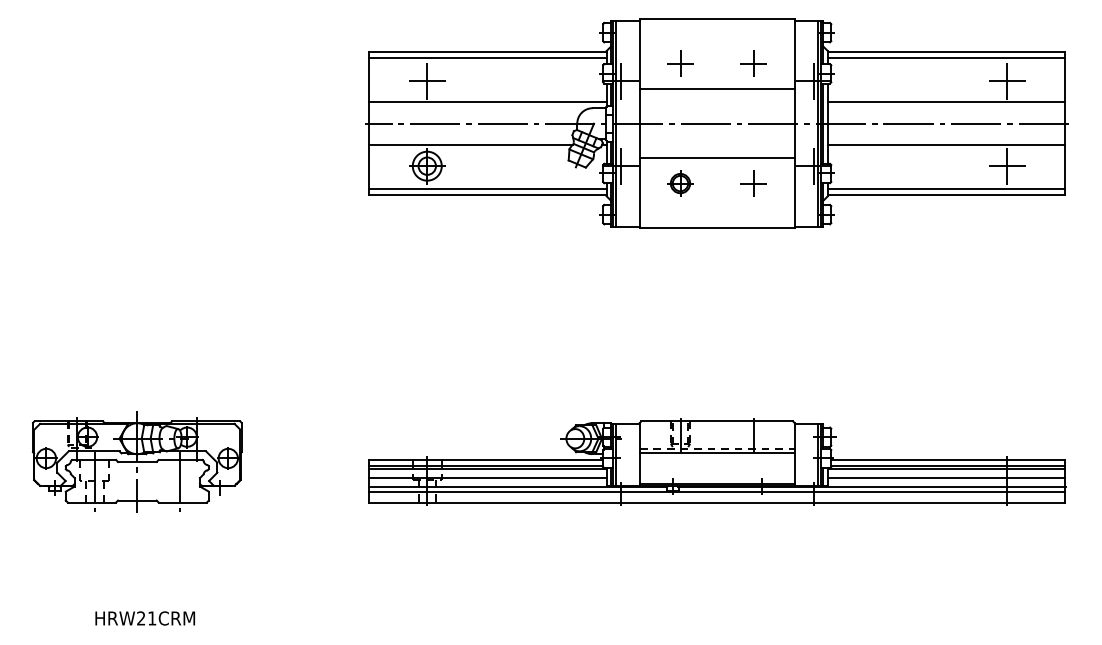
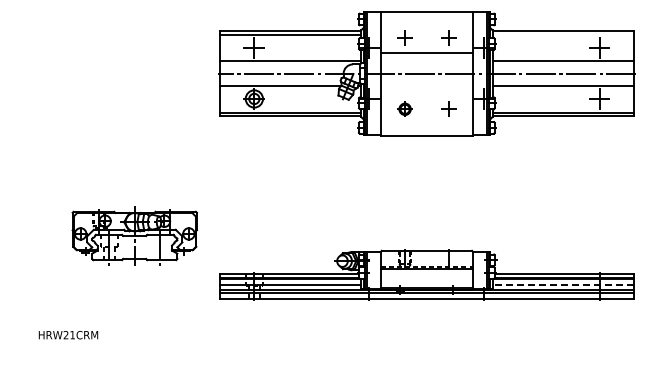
line: (946, 57) -> (563, 34), removed
line: (716, 158) -> (426, 94), removed
part: (136, 461) -> (134, 235), moved
line: (946, 477) -> (563, 284), solid -> dashed
text: (145, 619) -> (68, 335), moved

